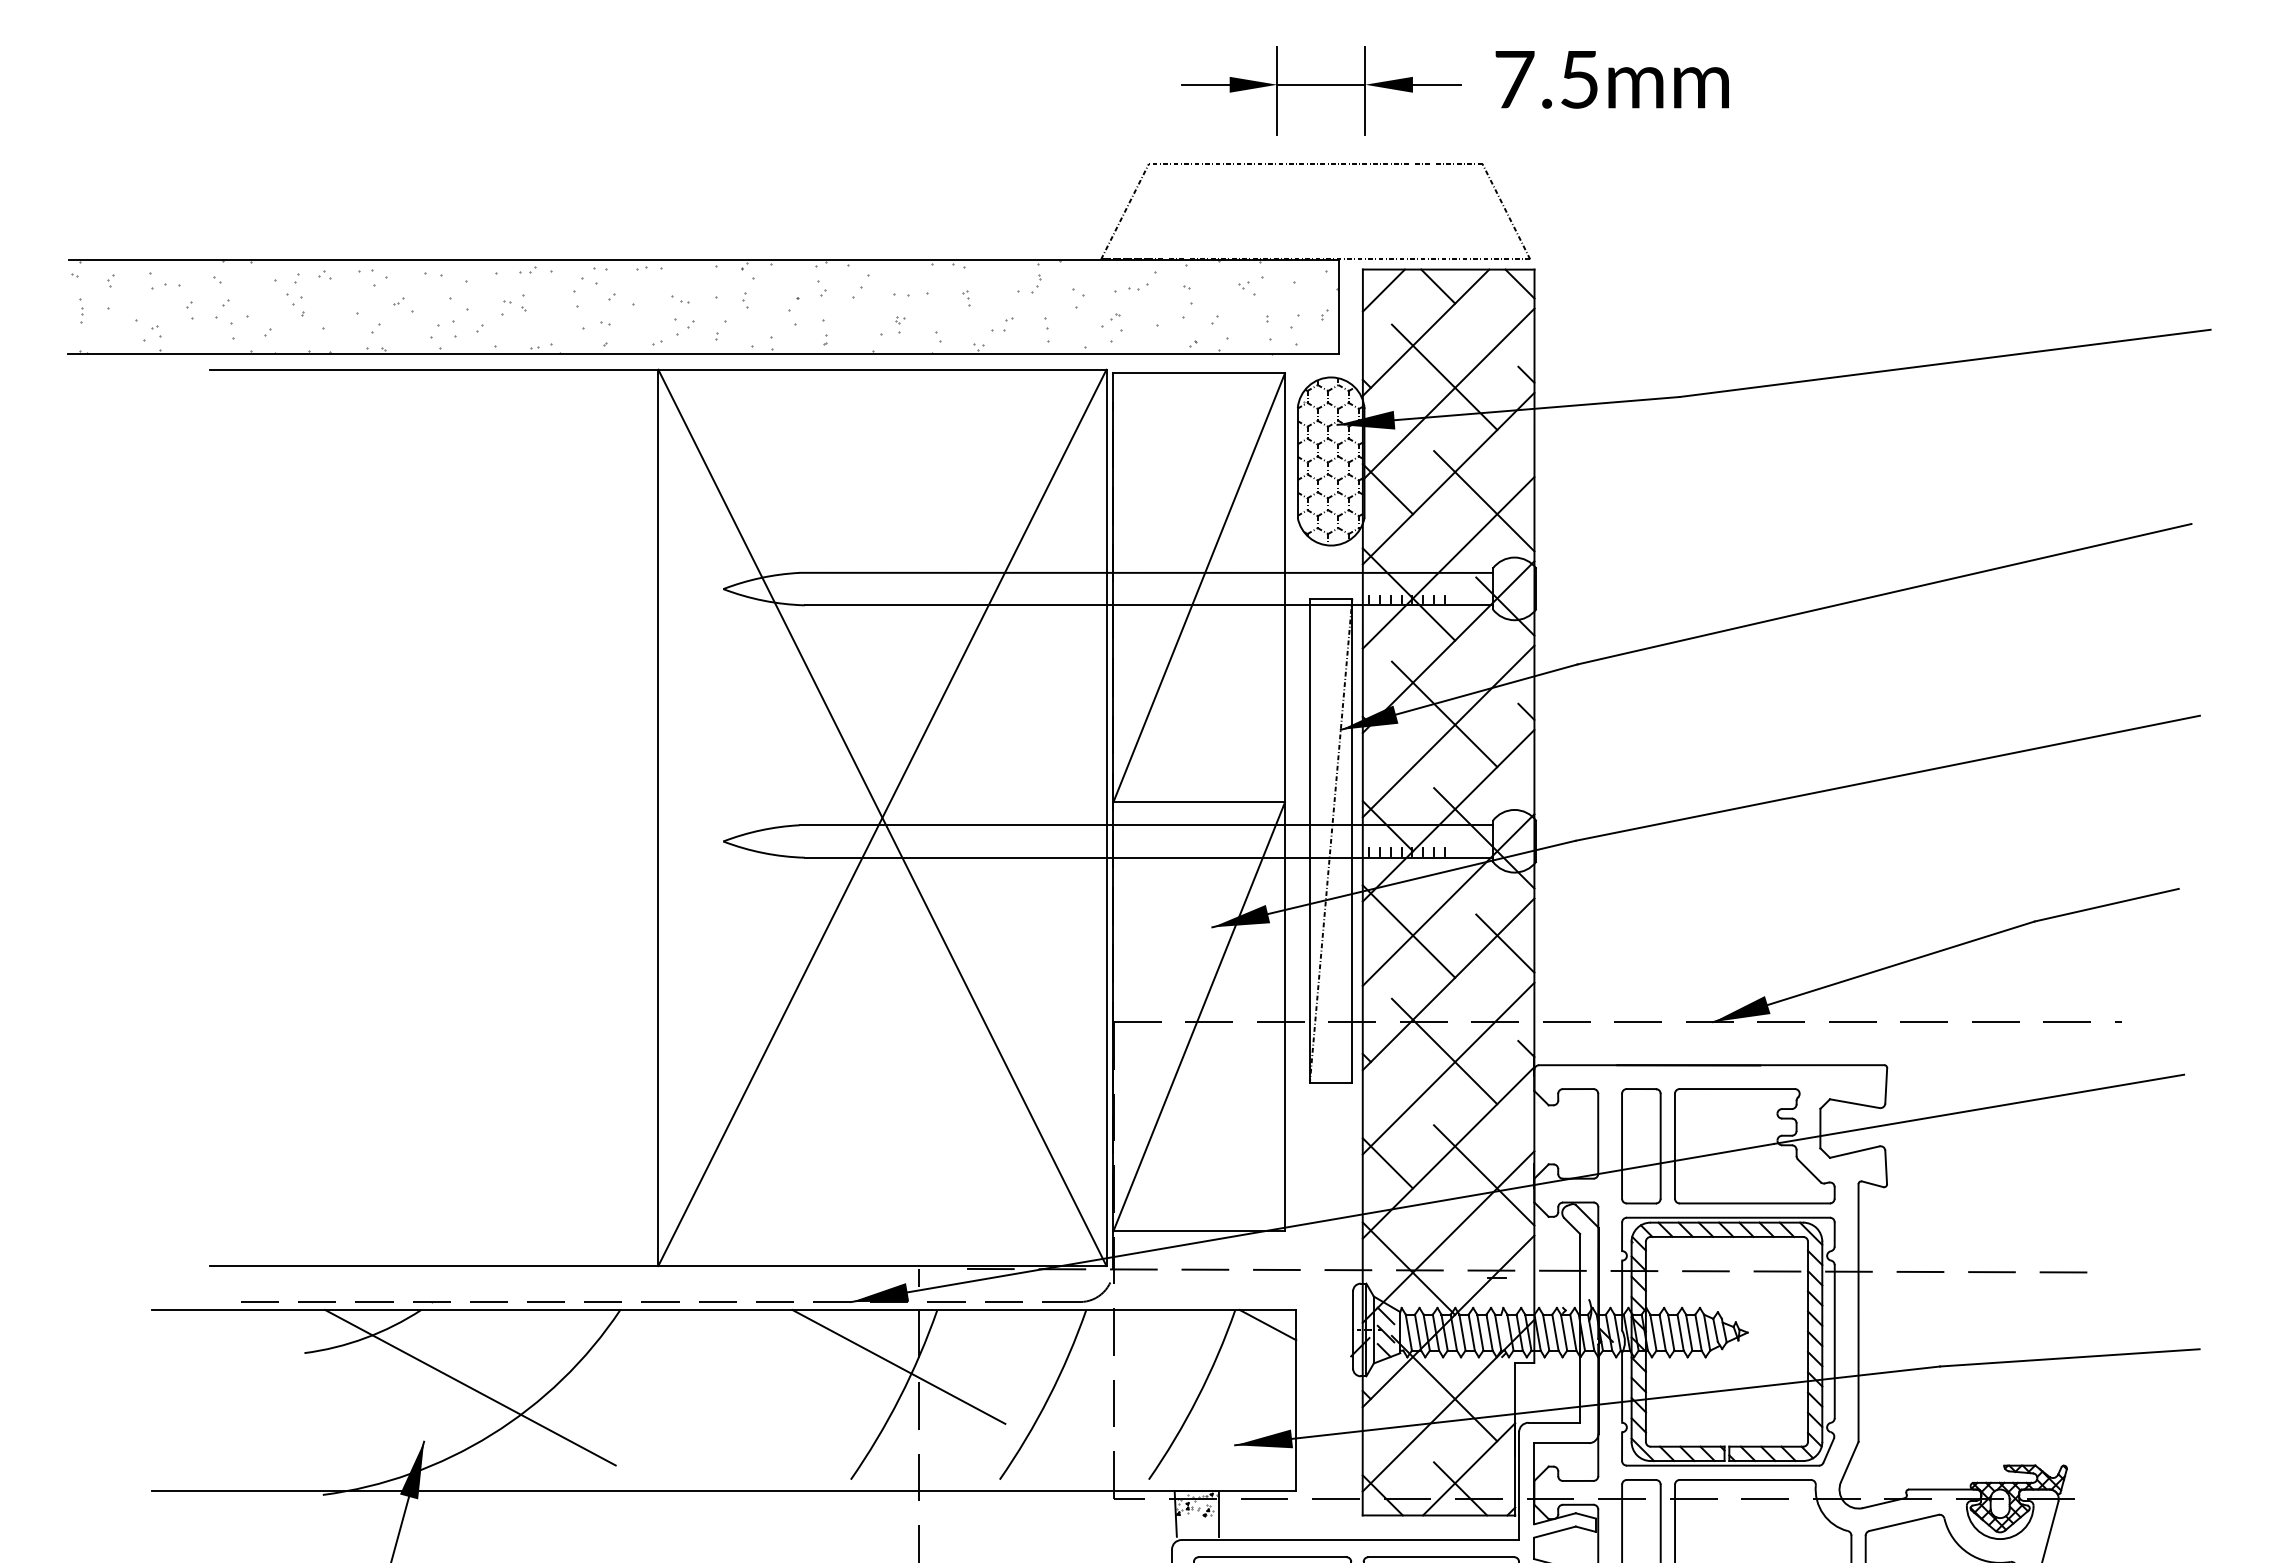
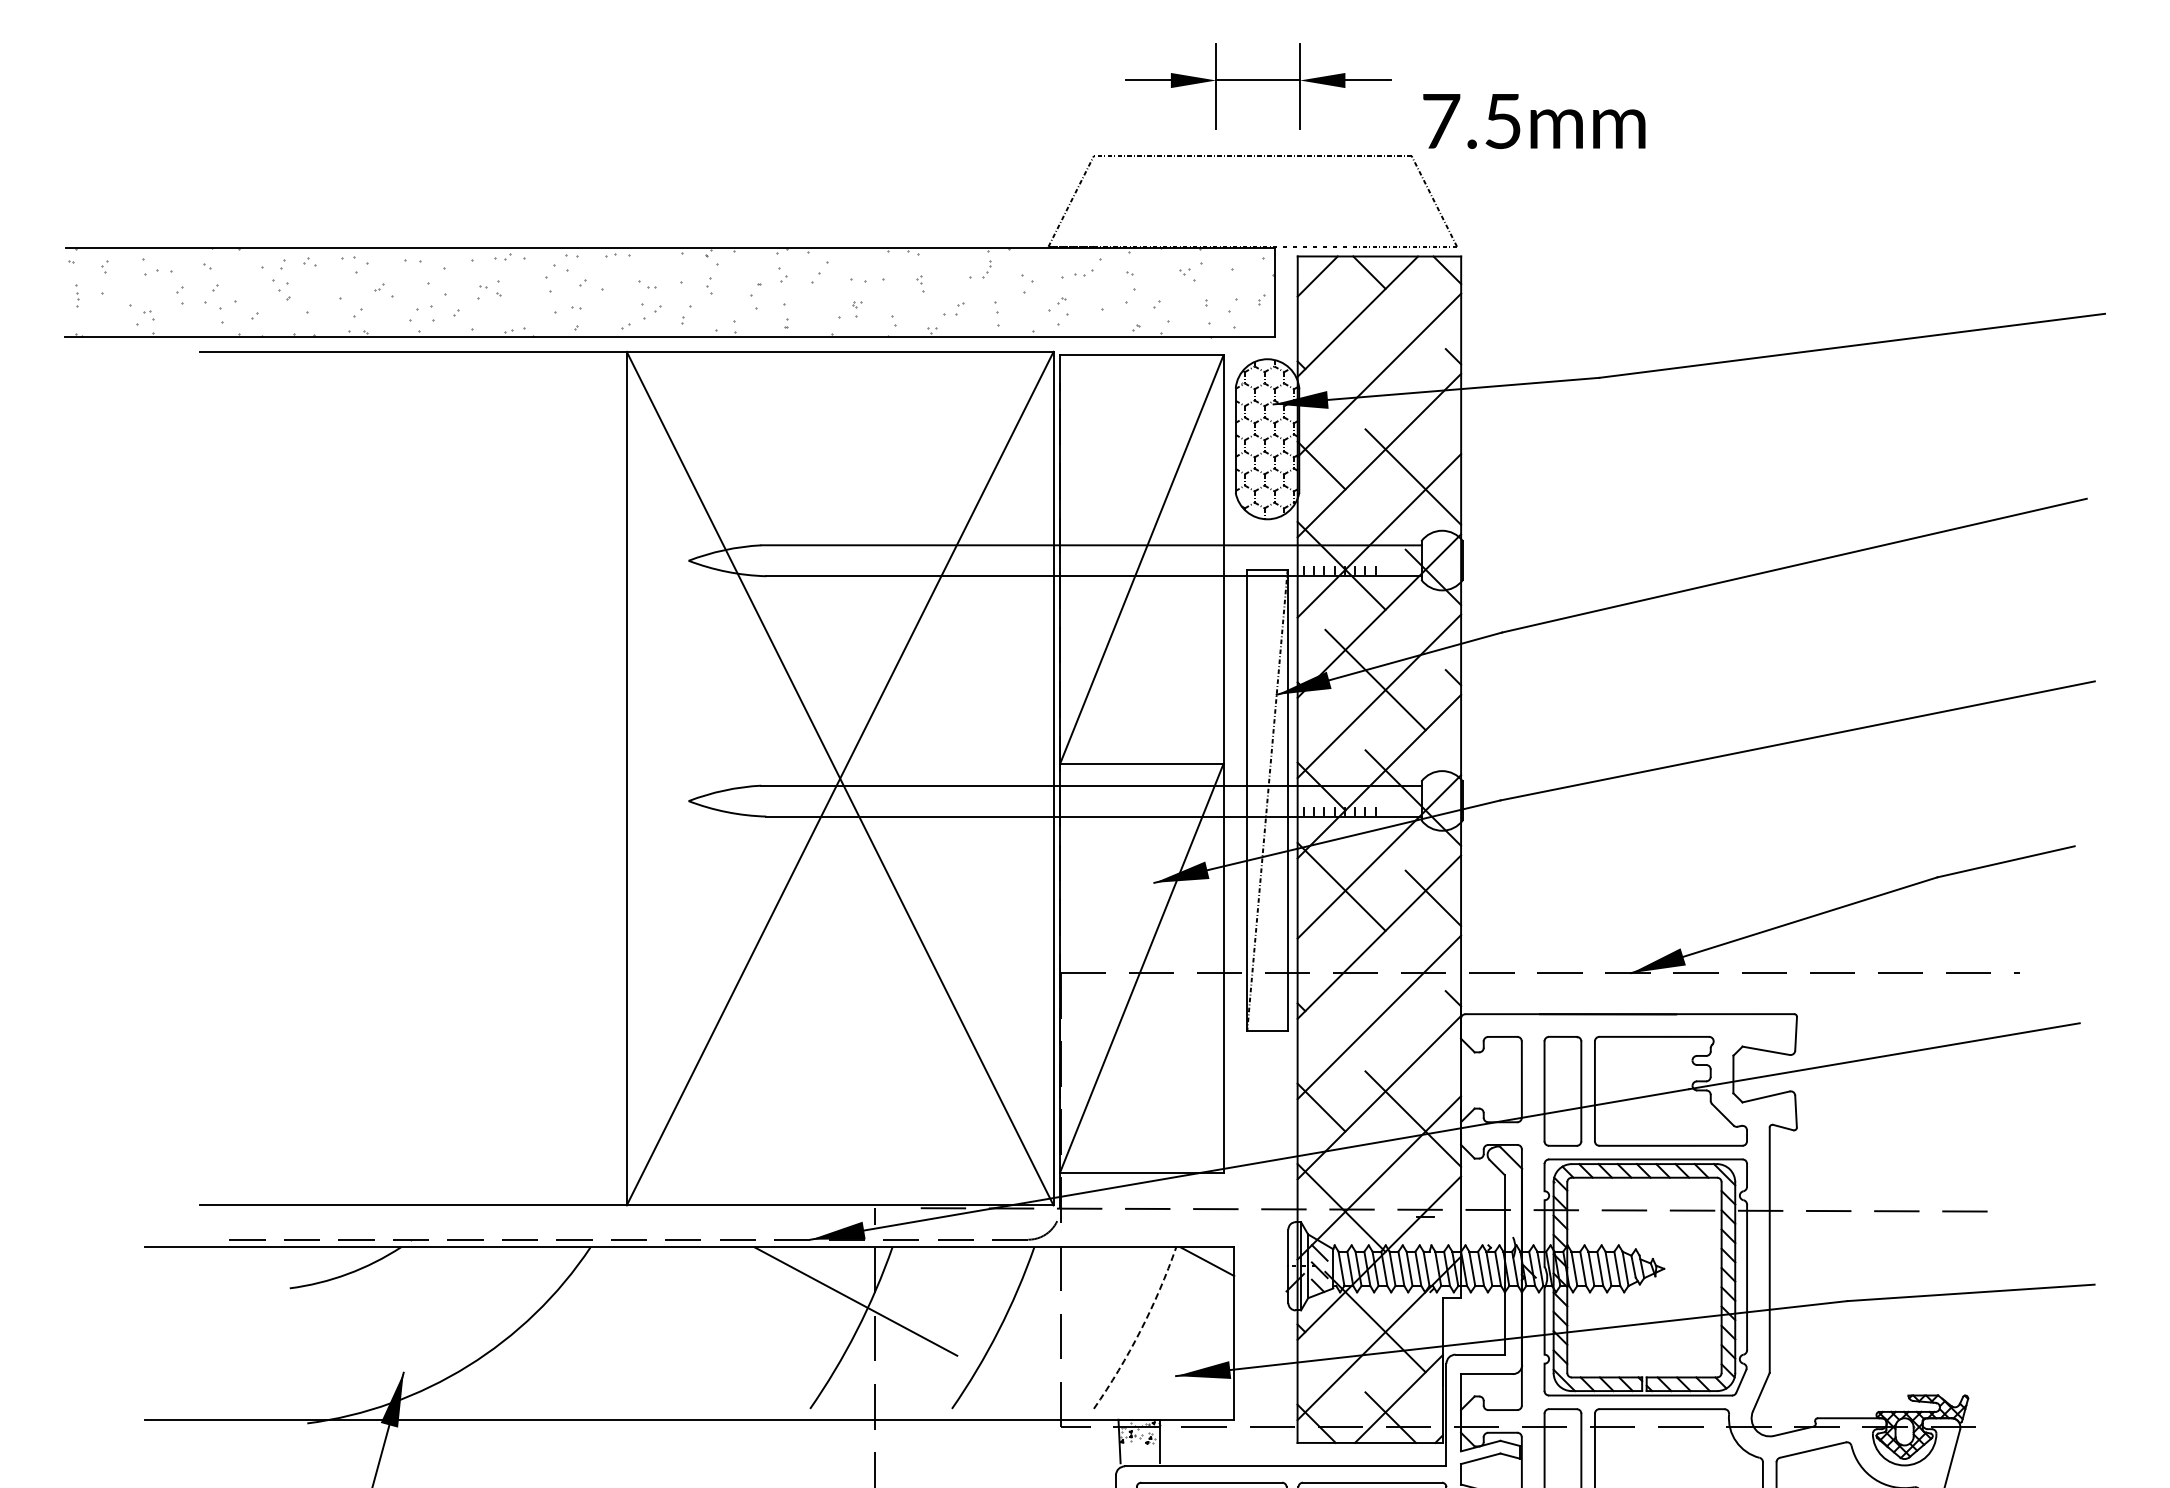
text: (1611, 79) -> (1533, 121), moved
line: (1444, 377) -> (1375, 359), removed
line: (1444, 1051) -> (1375, 1001), removed
line: (470, 1387) -> (447, 1321), removed
arc: (1197, 1397) -> (1140, 1330), solid -> dashed

